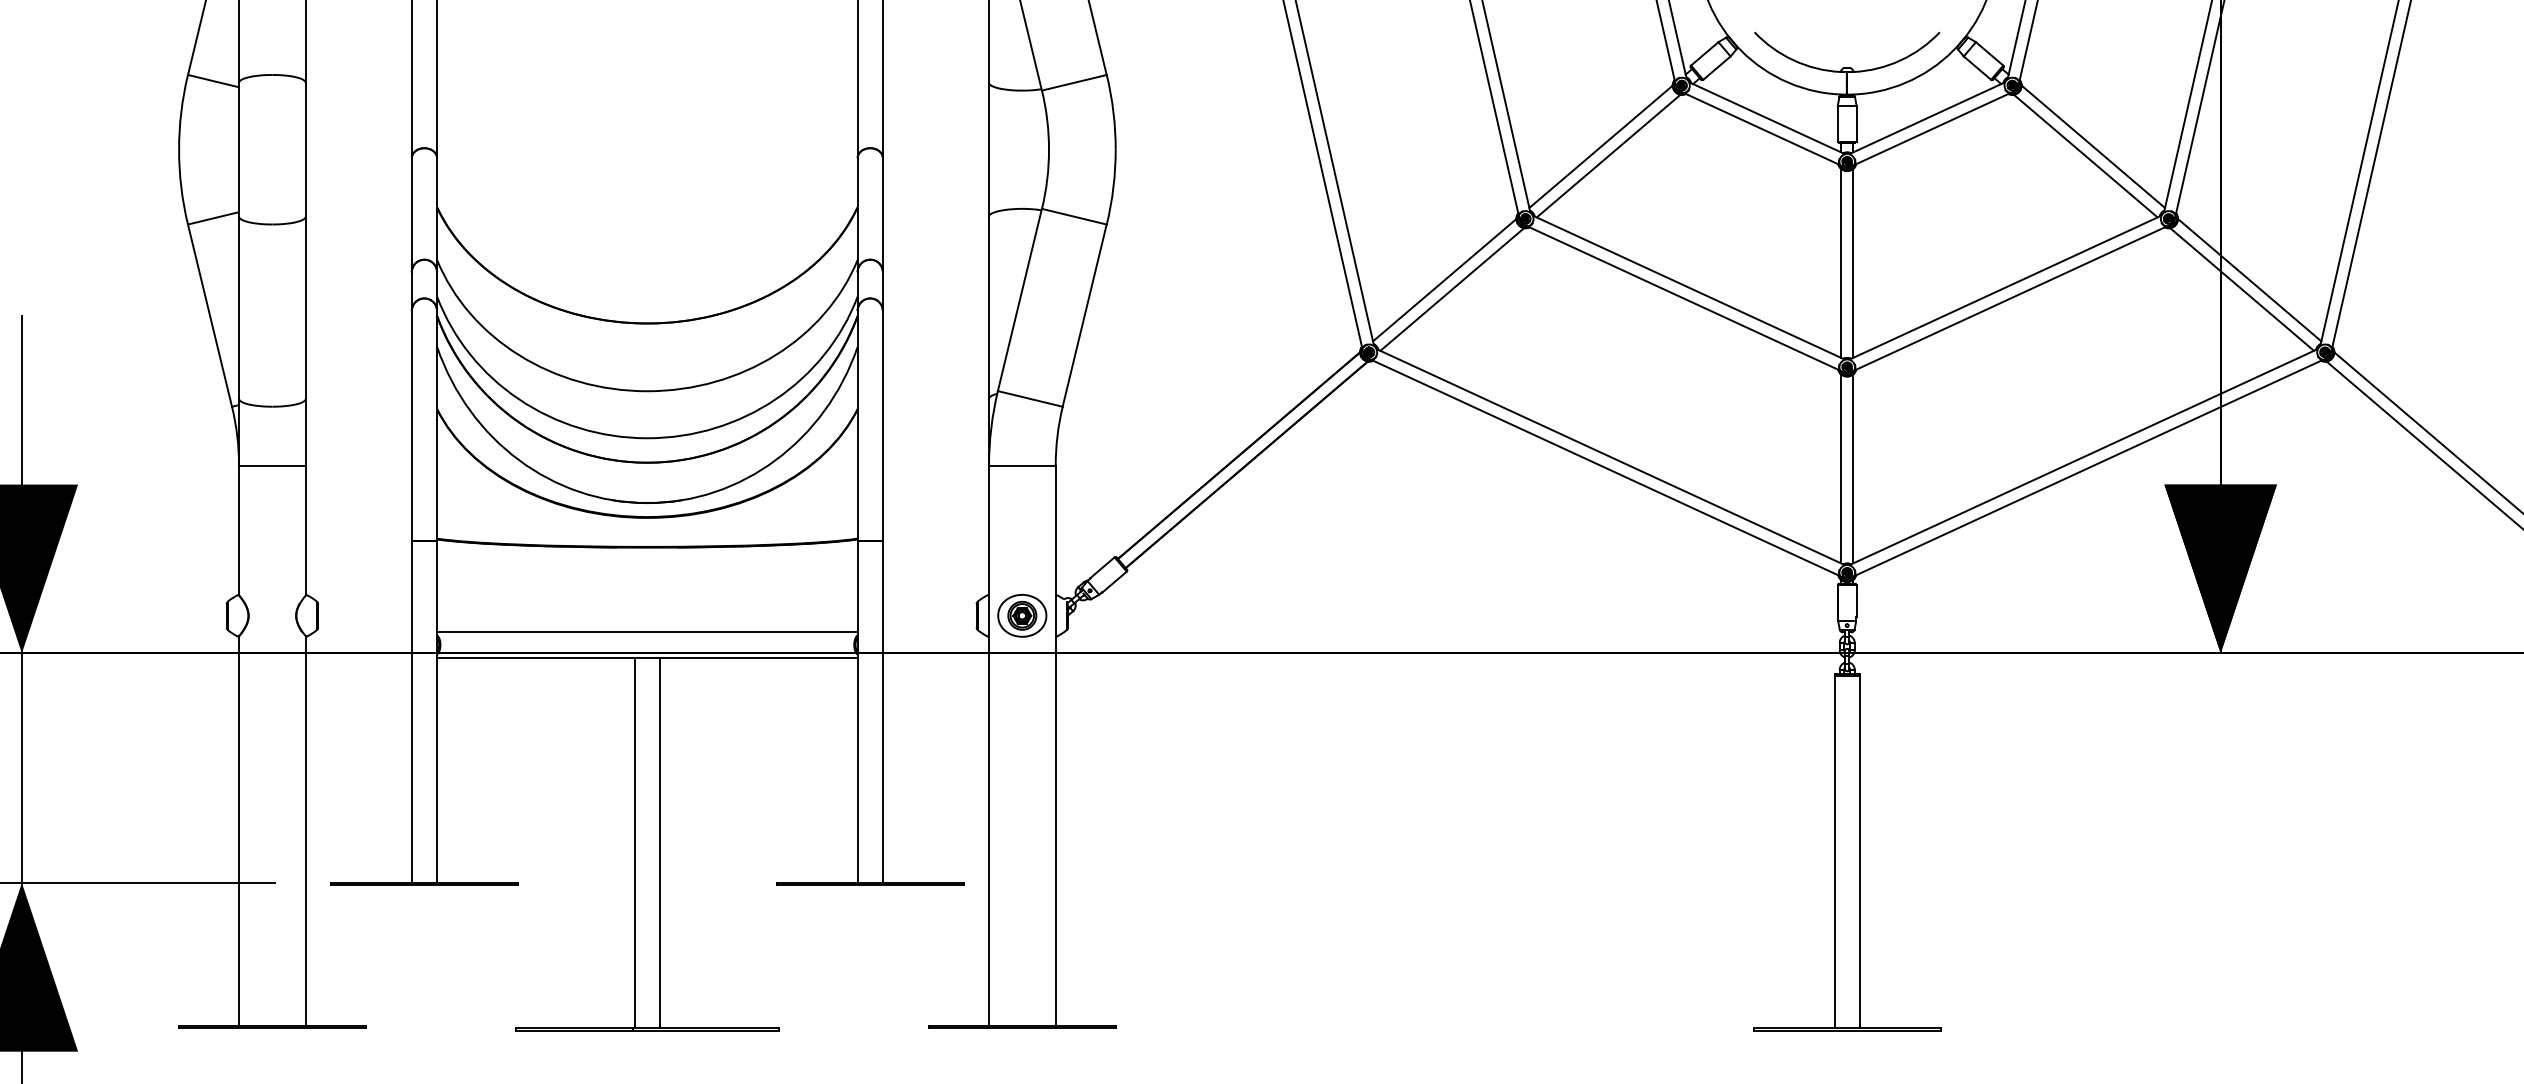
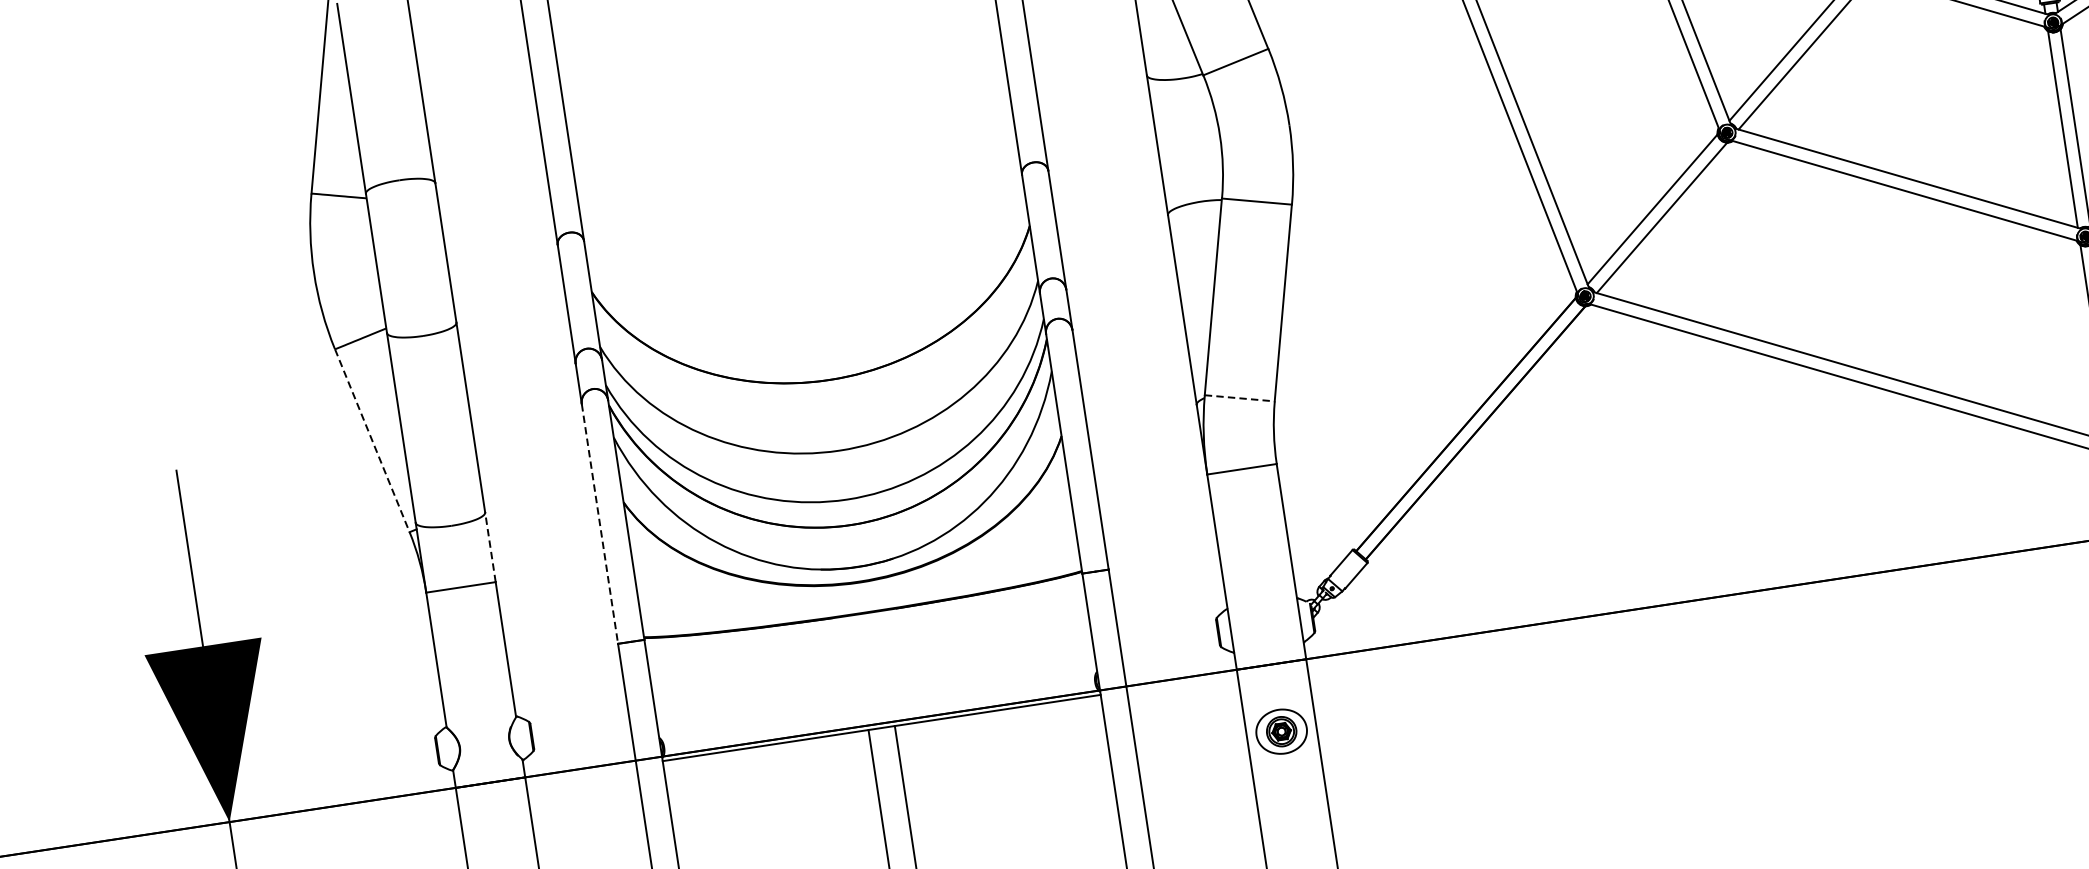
line: (210, 315) -> (372, 440), solid -> dashed
line: (1030, 399) -> (1240, 398), solid -> dashed
line: (411, 426) -> (599, 524), solid -> dashed
line: (305, 431) -> (490, 546), solid -> dashed
part: (1022, 615) -> (1281, 731), moved
line: (647, 632) -> (877, 701), removed

